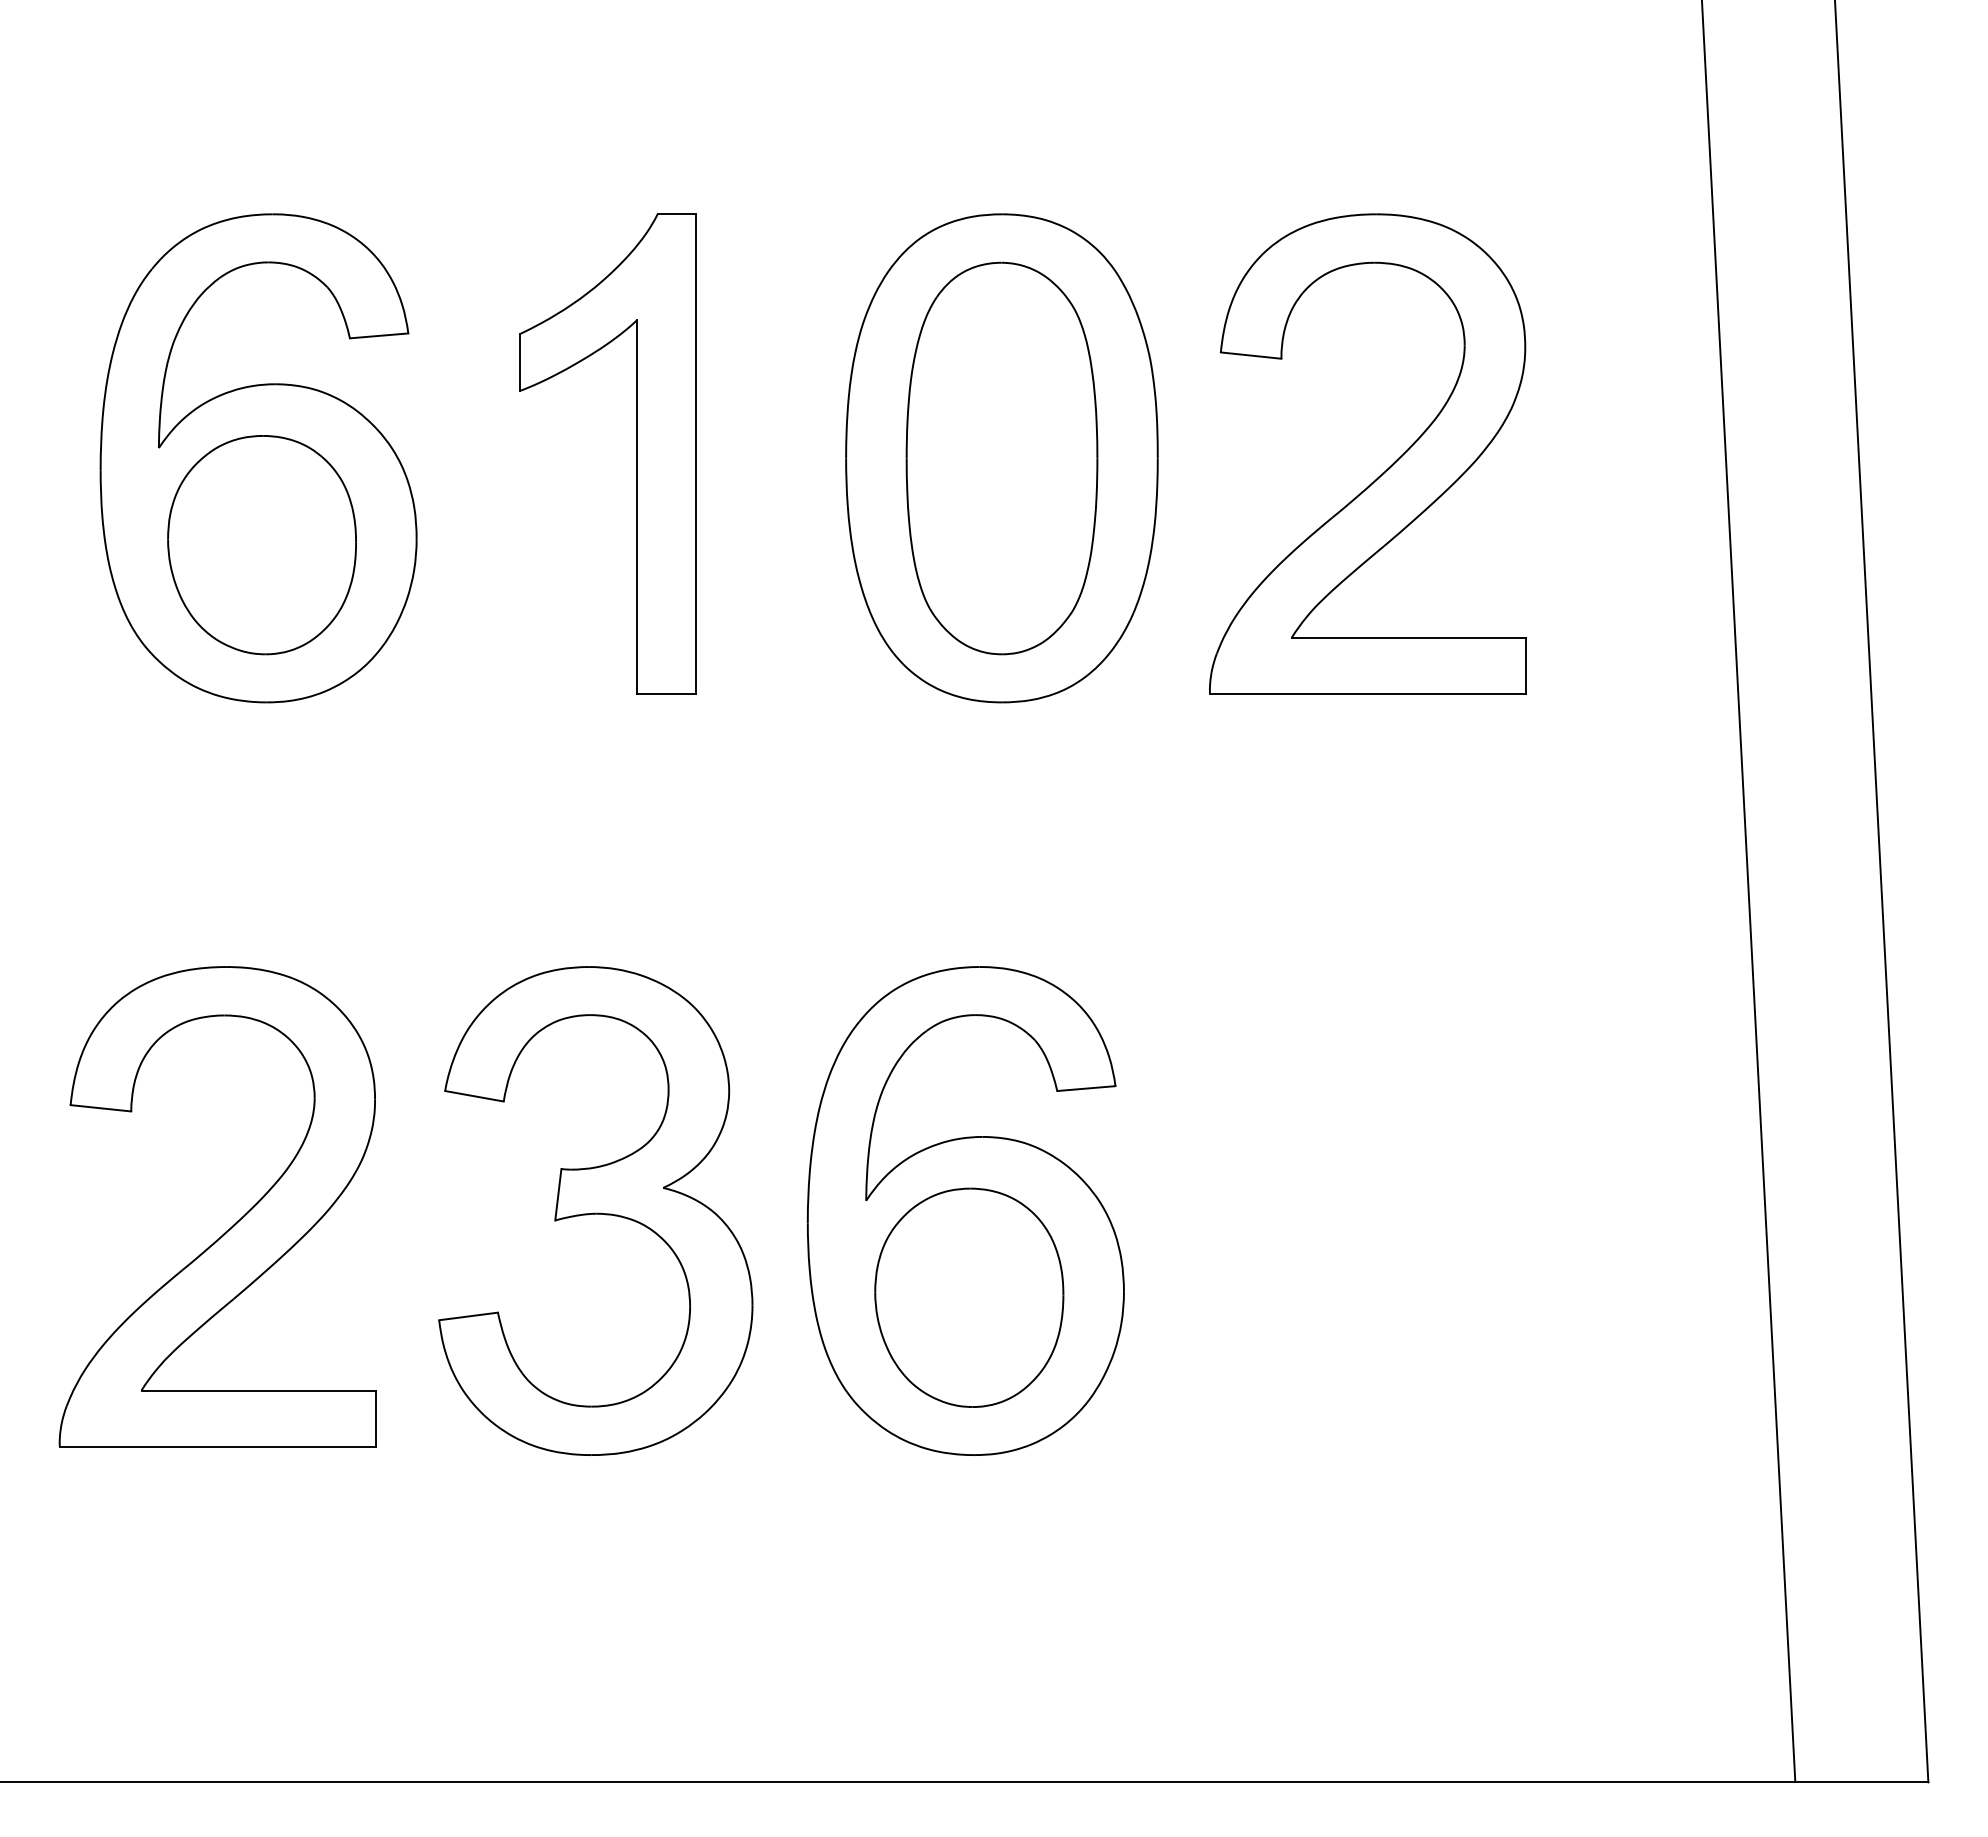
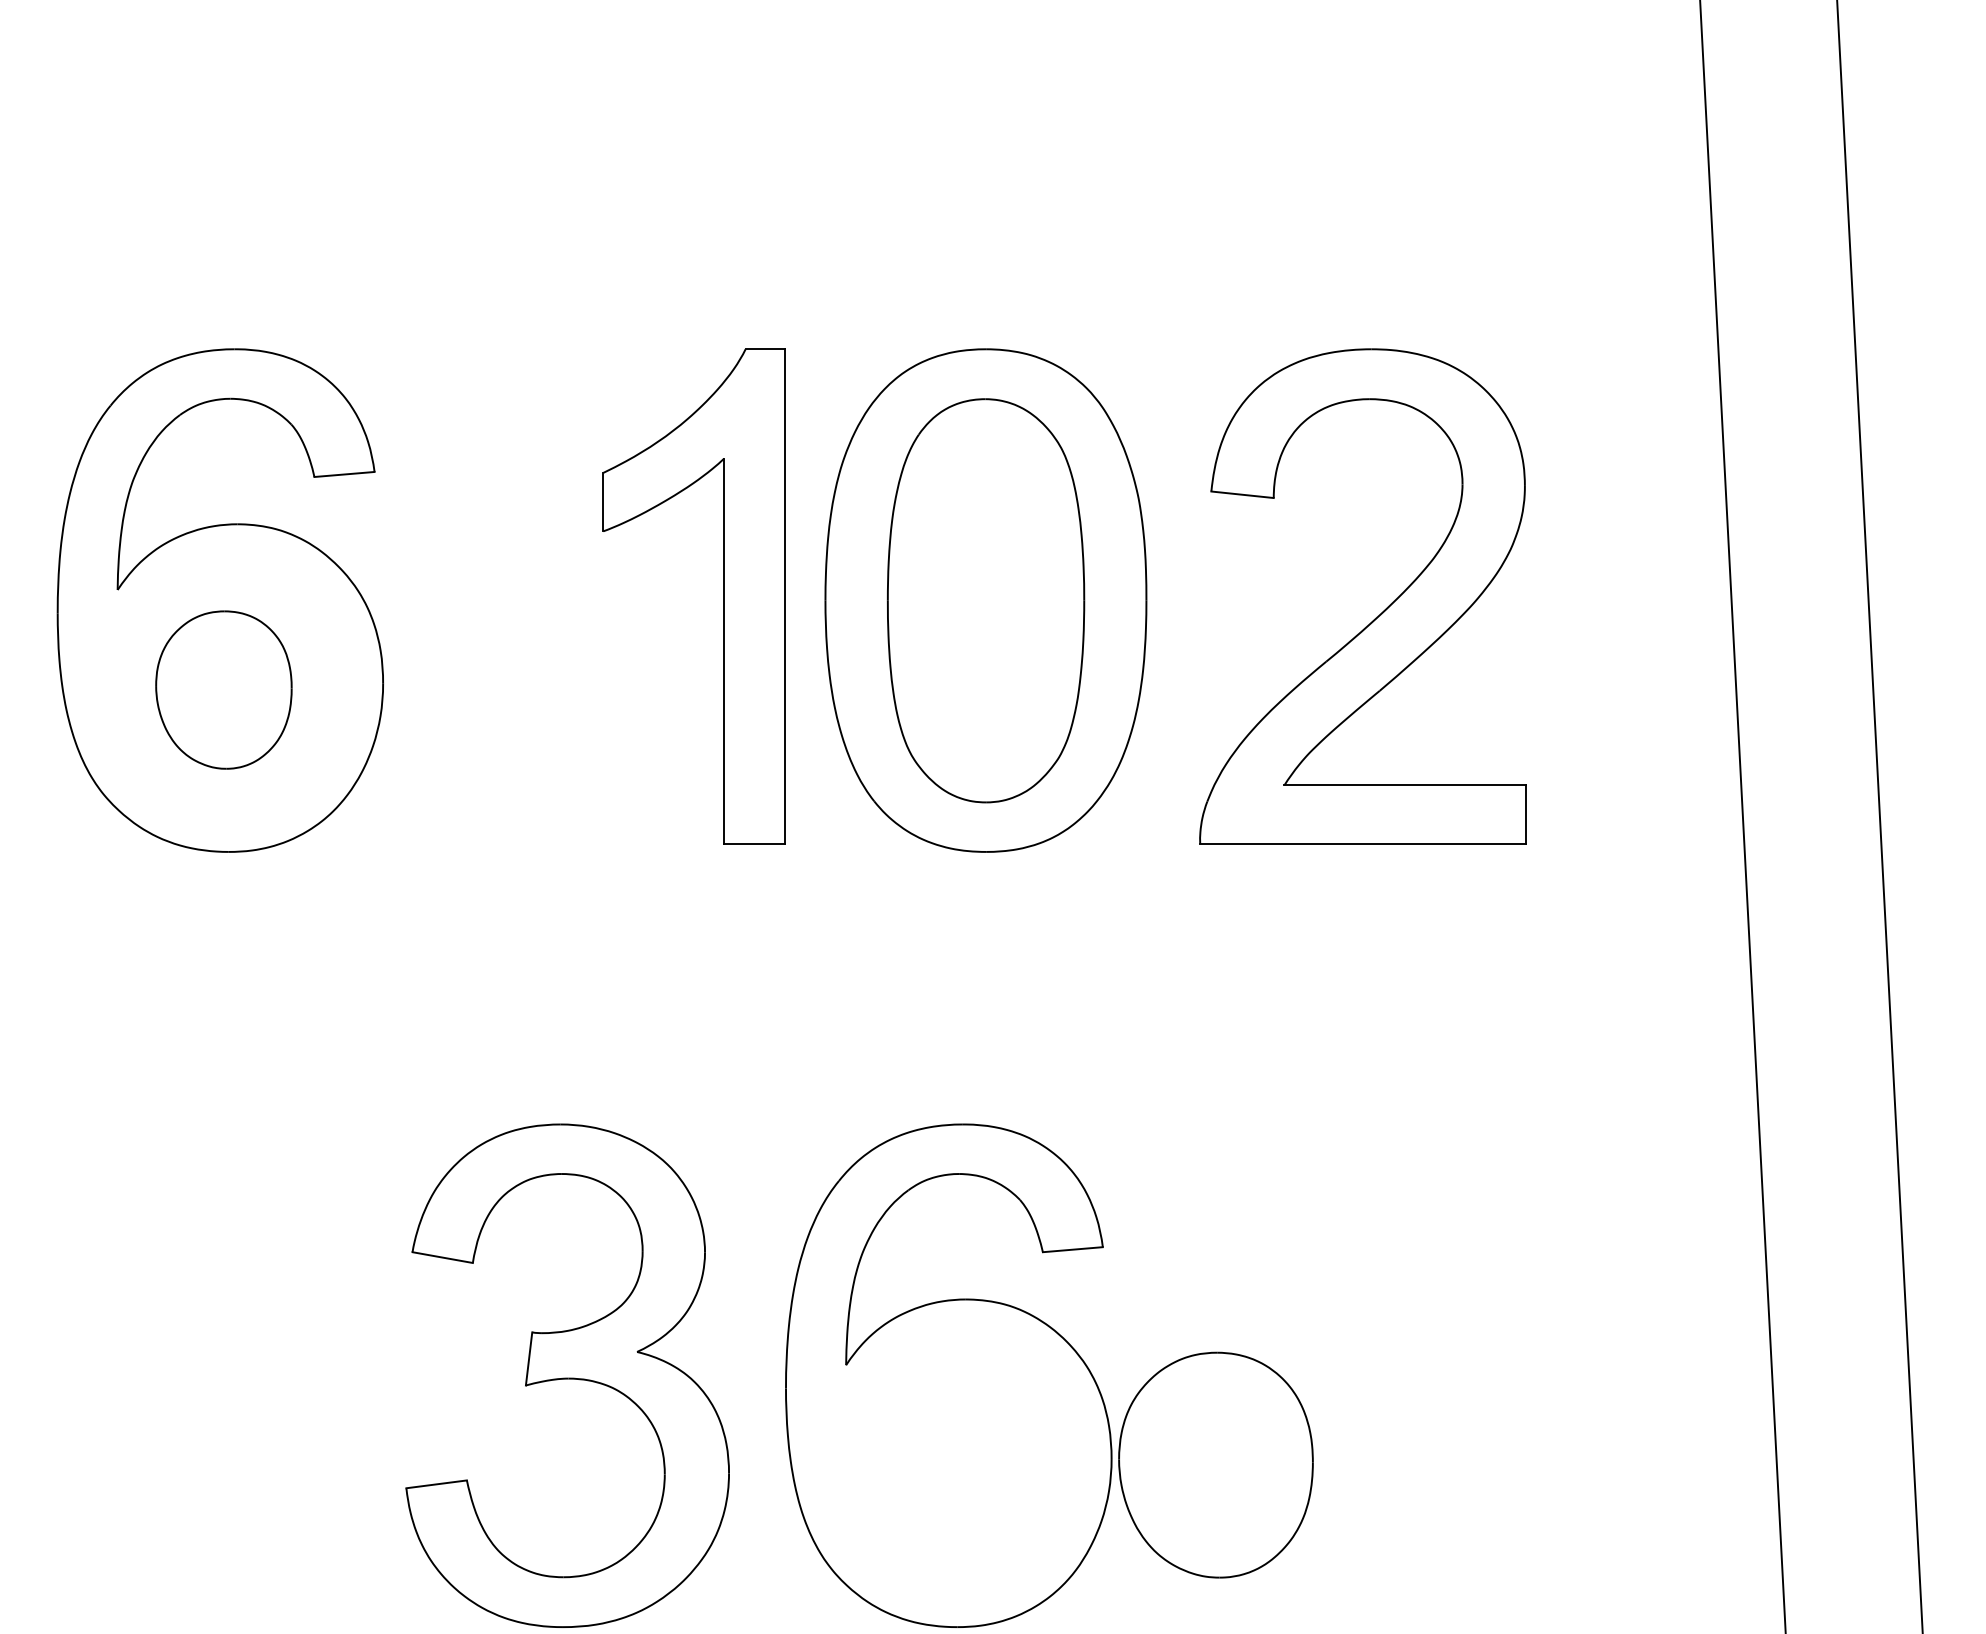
part: (636, 453) -> (723, 595), moved
part: (261, 545) -> (223, 690), size x0.7
part: (234, 1223) -> (195, 1388), removed
part: (969, 1297) -> (1216, 1464), moved

